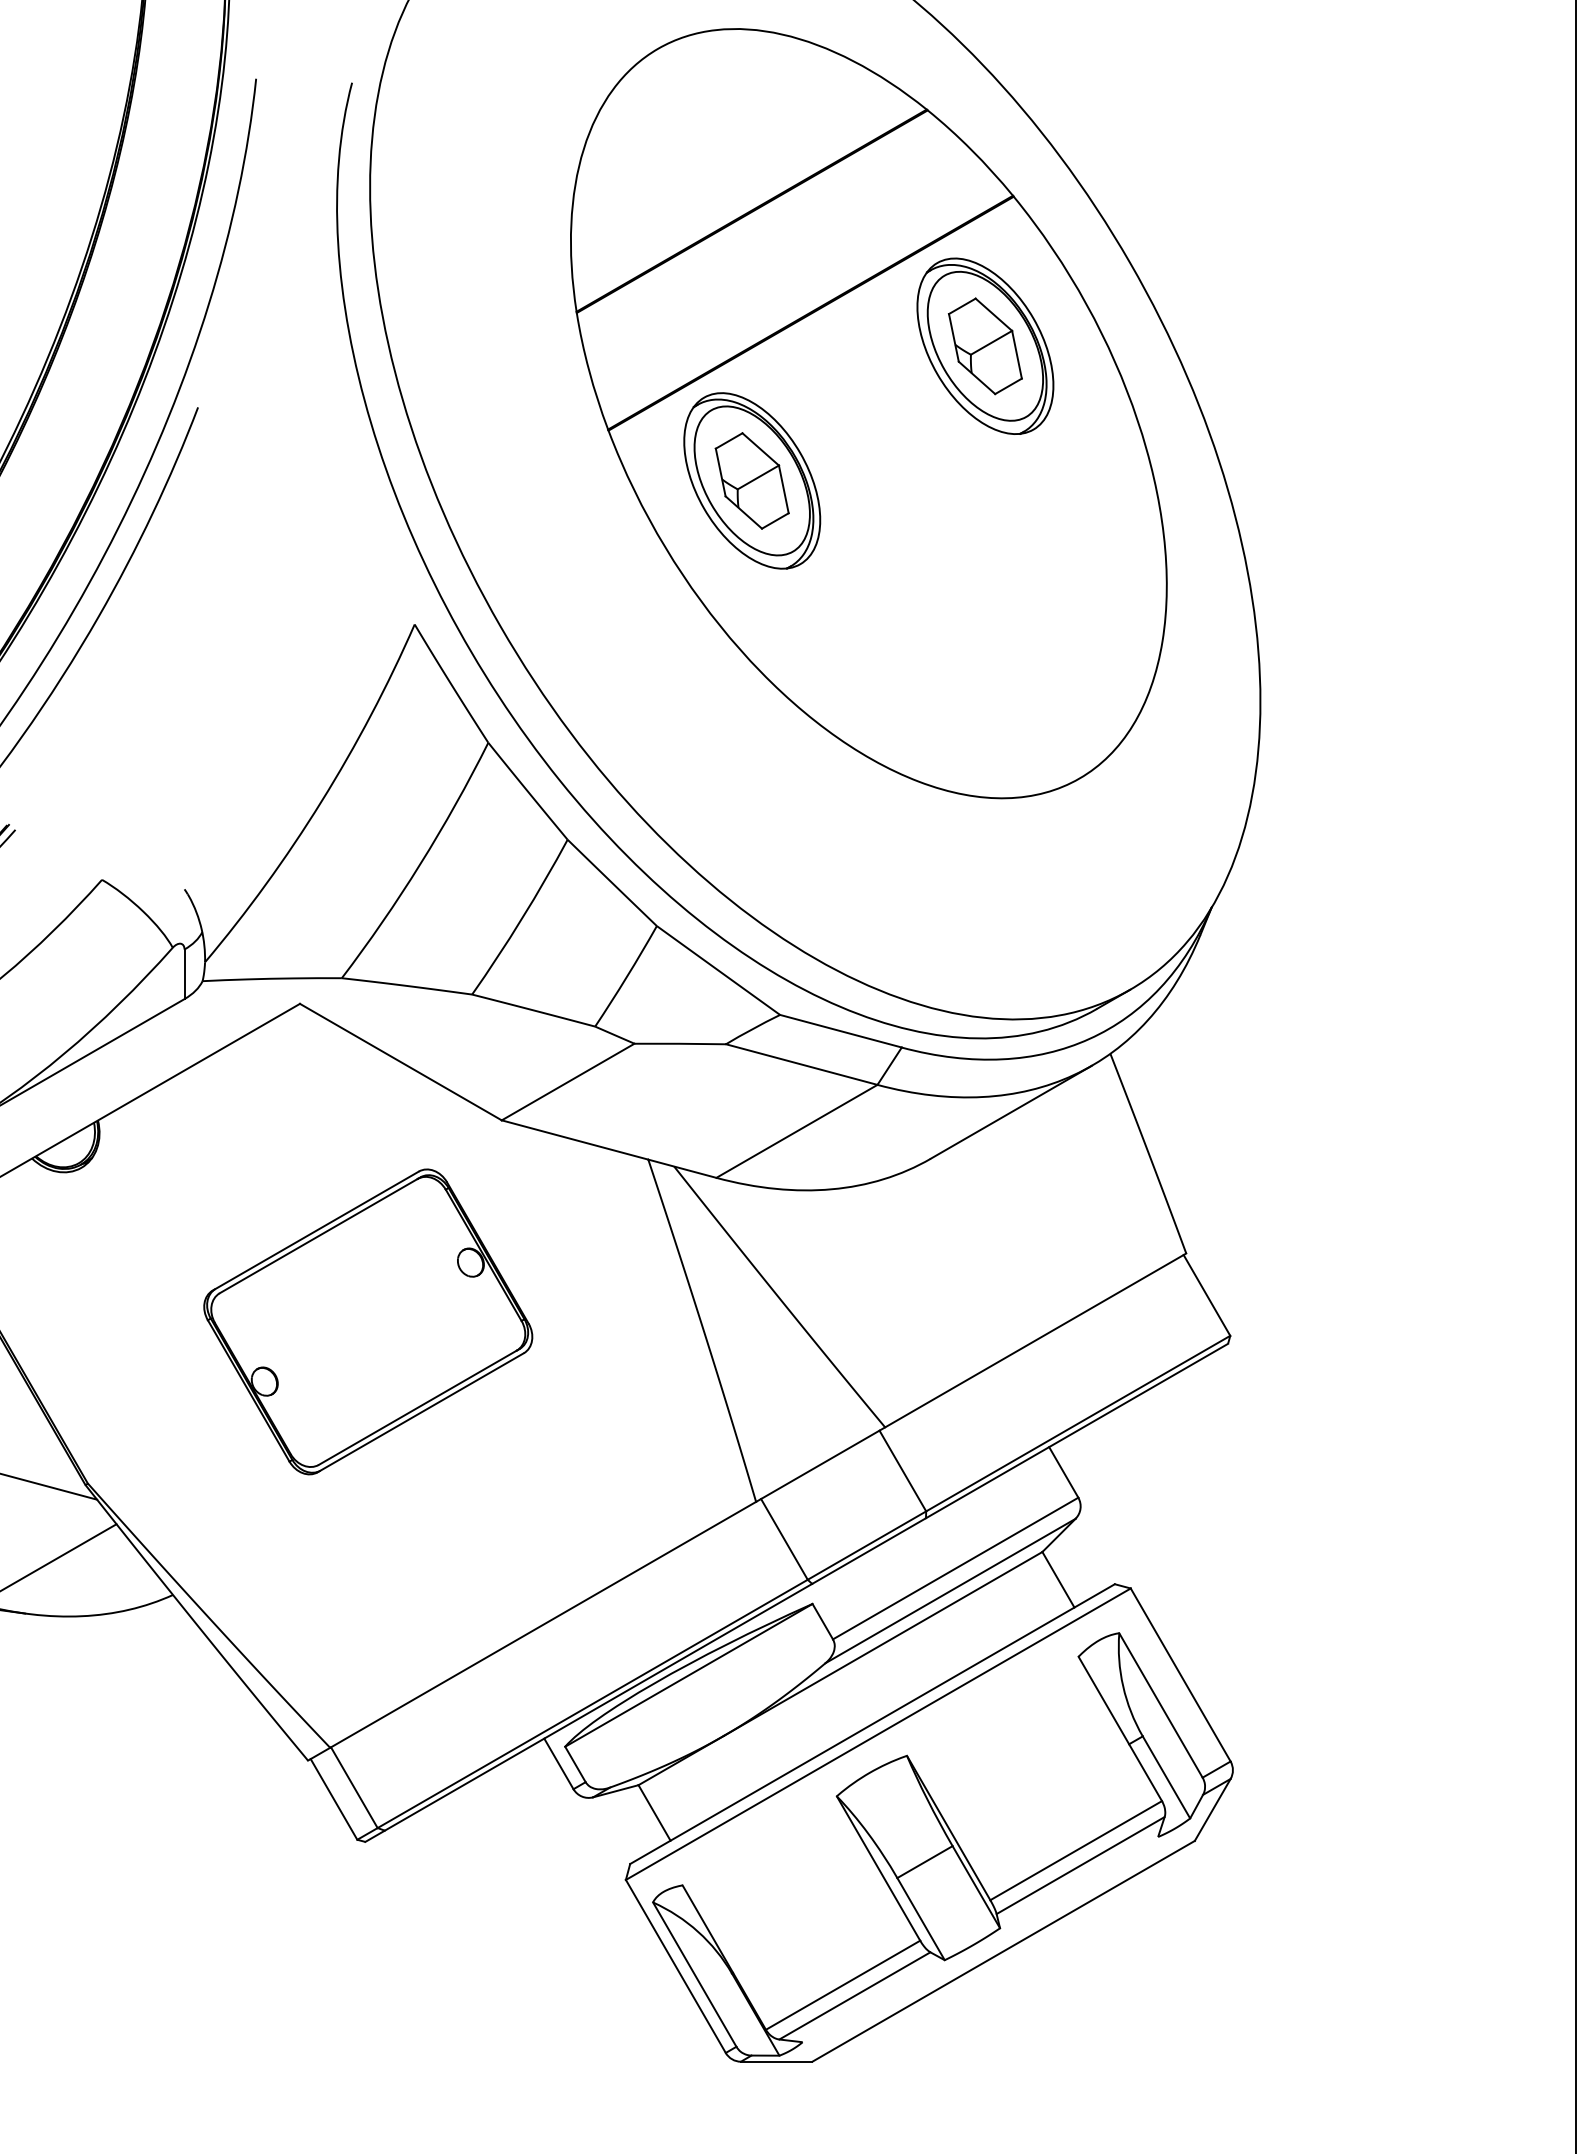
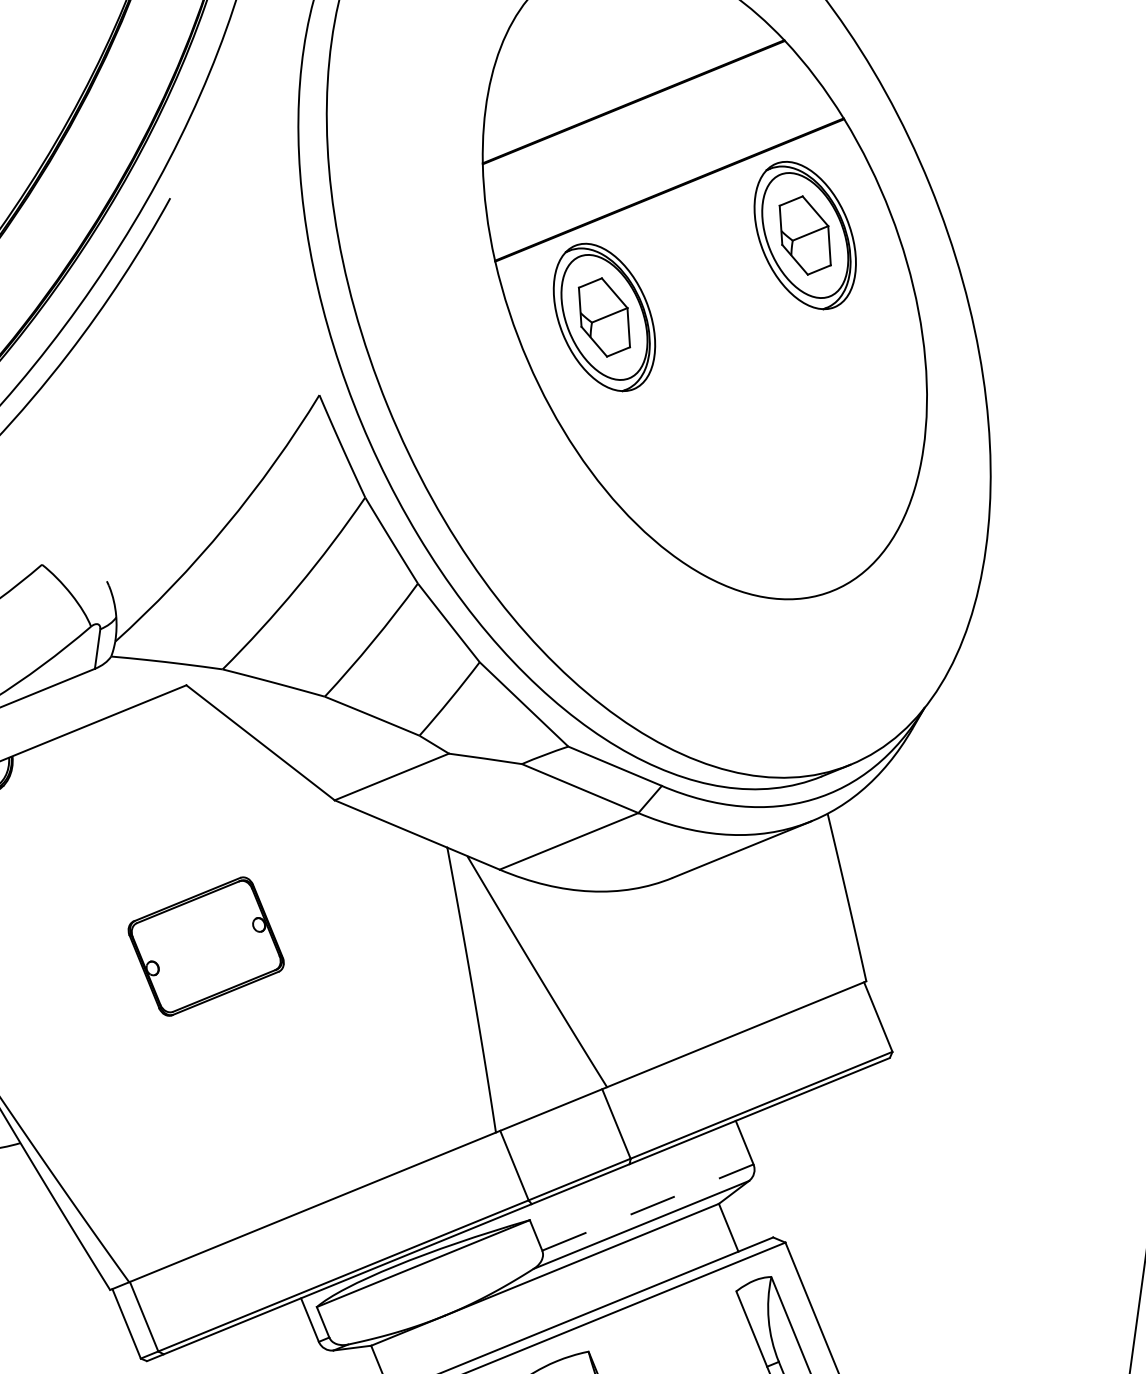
part: (368, 1321) -> (206, 946), size x0.6
line: (955, 1568) -> (647, 1207), solid -> dashed

